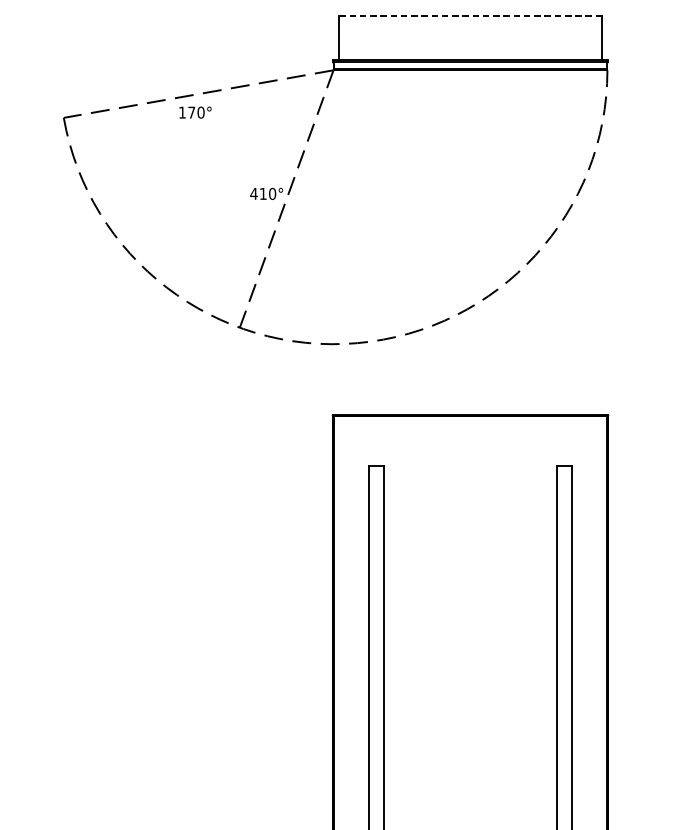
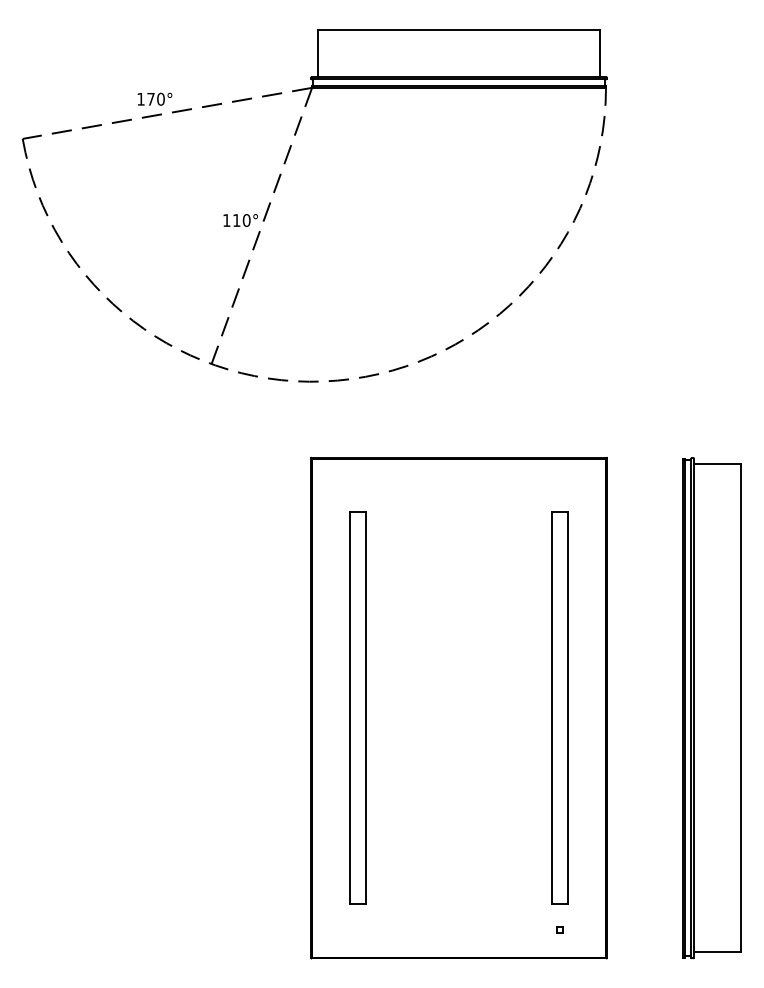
line: (469, 15) -> (458, 29), dashed -> solid
text: (195, 111) -> (154, 98), moved
text: (253, 193) -> (226, 220), 410° -> 110°

